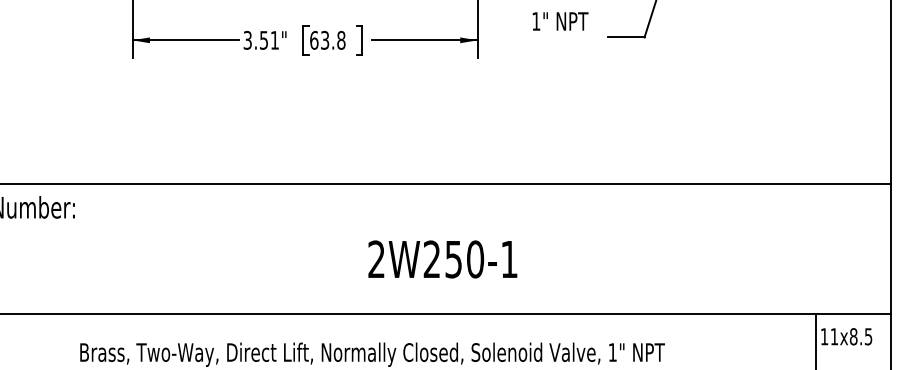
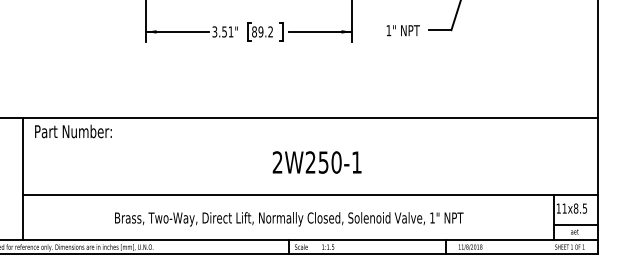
text: (559, 21) -> (402, 30), moved
text: (327, 39) -> (262, 31), 63.8 -> 89.2
text: (441, 259) -> (316, 162), moved
line: (852, 363) -> (575, 224), added

